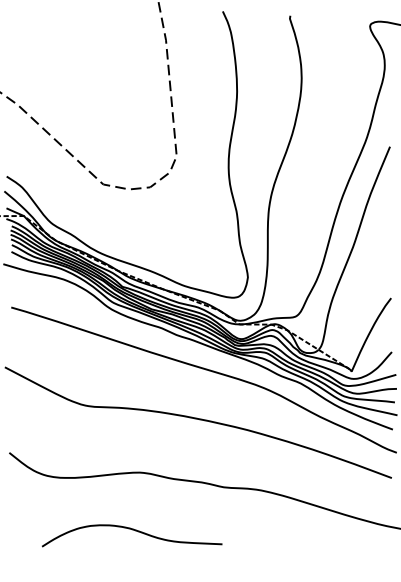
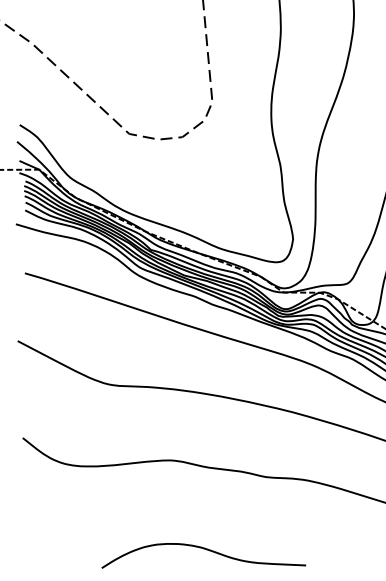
part: (132, 535) -> (204, 555), moved

